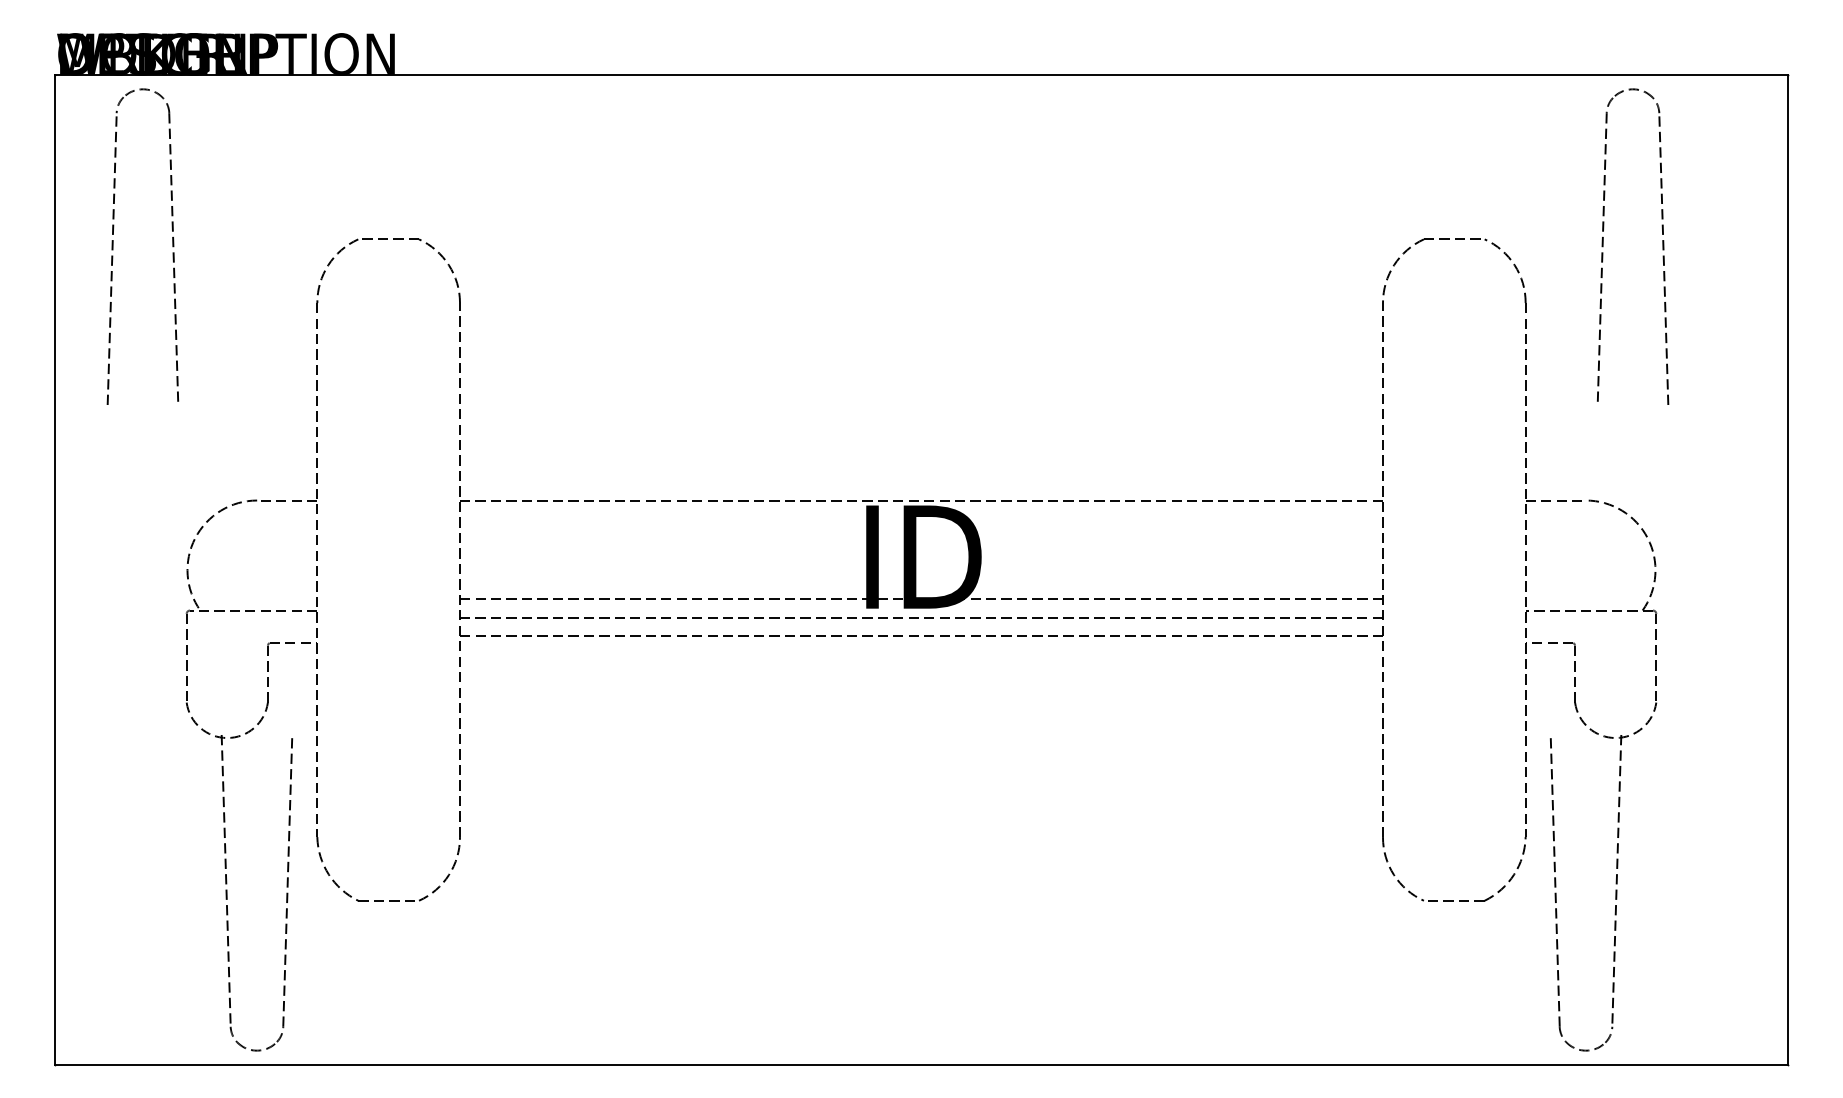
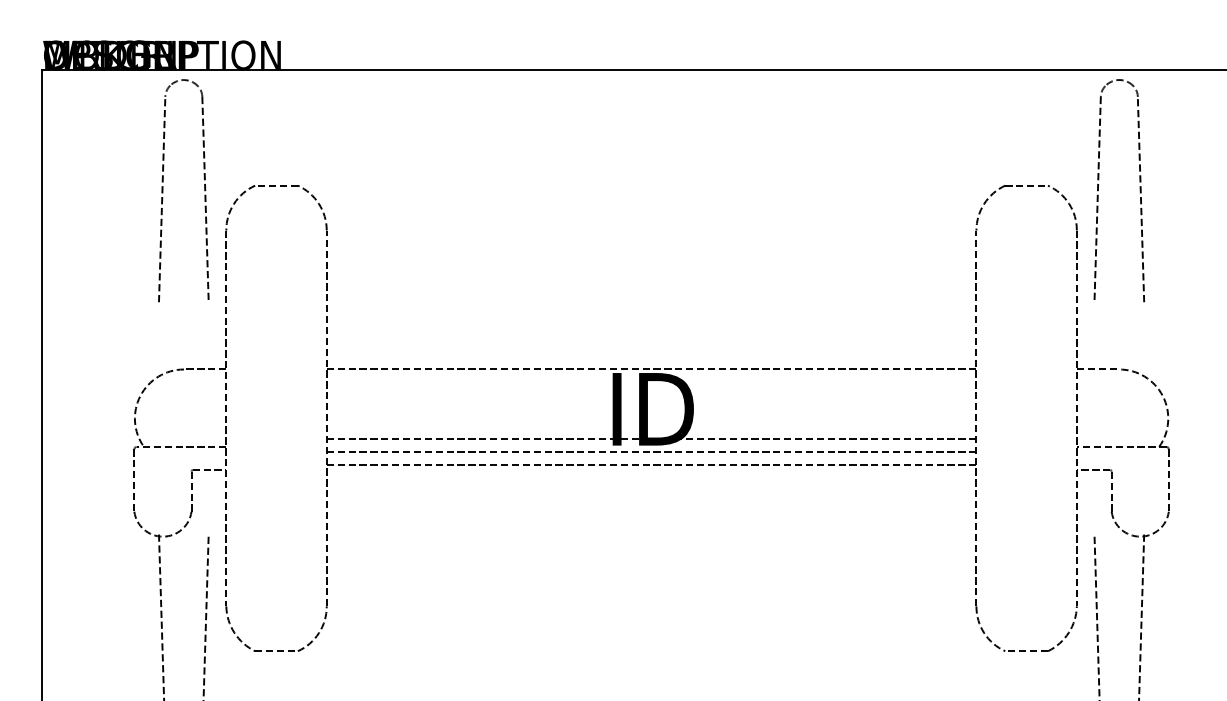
part: (113, 246) -> (163, 190), moved
part: (1662, 246) -> (1140, 190), moved

